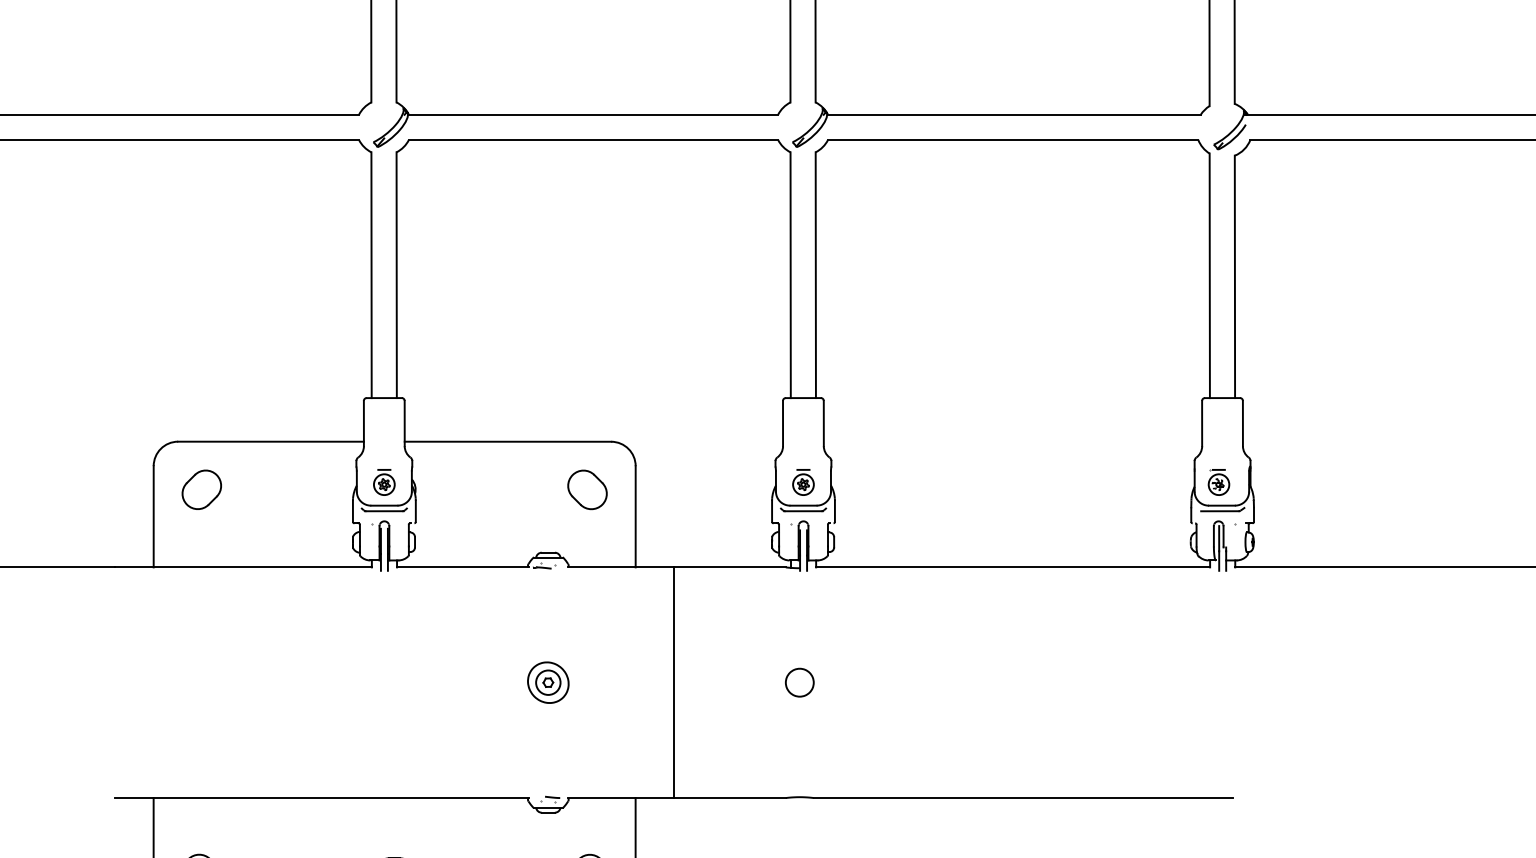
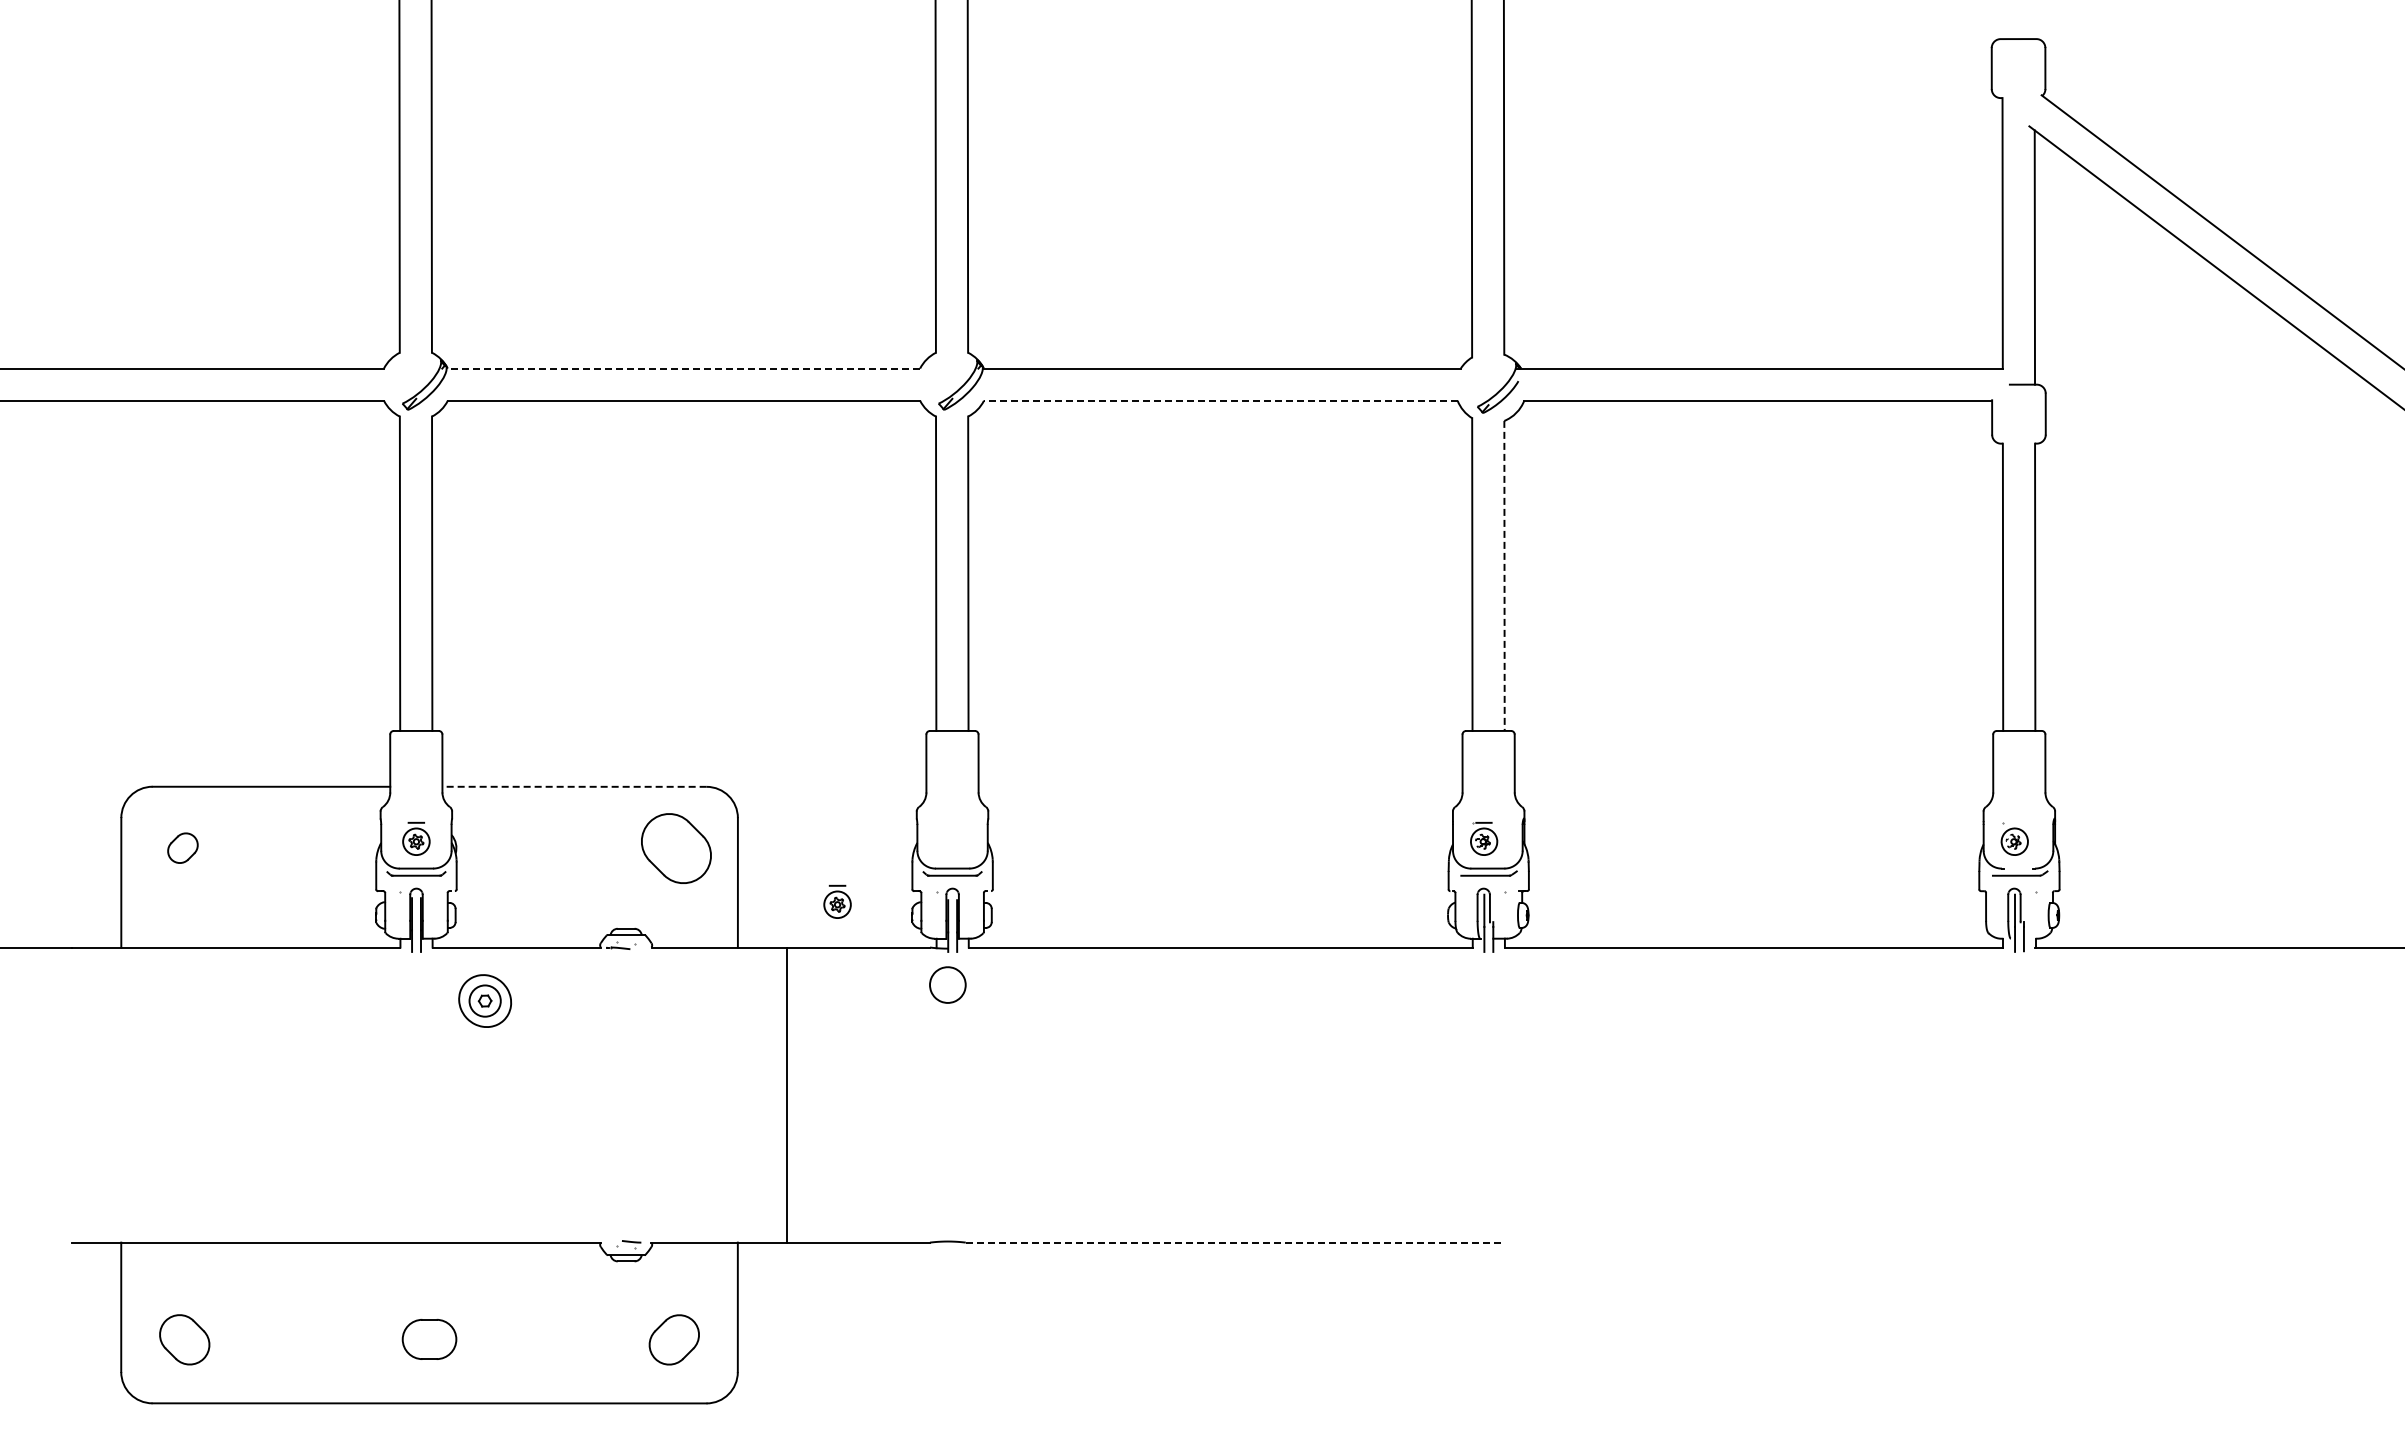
line: (593, 114) -> (683, 368), solid -> dashed
line: (1012, 139) -> (1220, 400), solid -> dashed
line: (1234, 277) -> (1504, 576), solid -> dashed
line: (507, 441) -> (574, 786), solid -> dashed
part: (803, 482) -> (837, 901), moved
part: (201, 489) -> (182, 847), size x0.6
part: (586, 489) -> (675, 847), size x1.4
part: (548, 682) -> (485, 1000), moved
part: (799, 682) -> (947, 984), moved
line: (1023, 797) -> (1234, 1242), solid -> dashed

